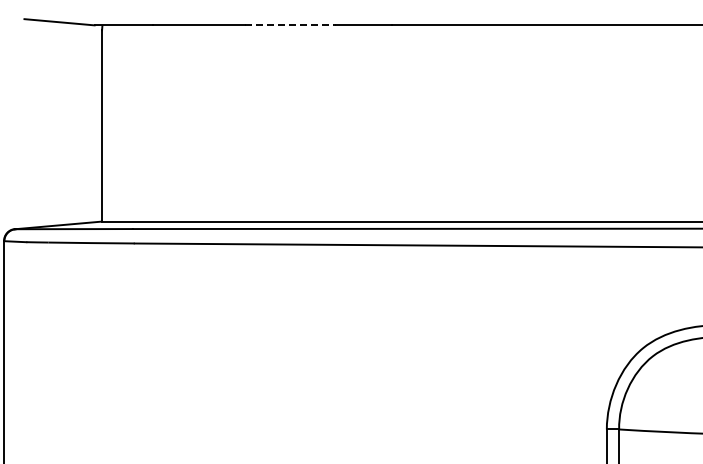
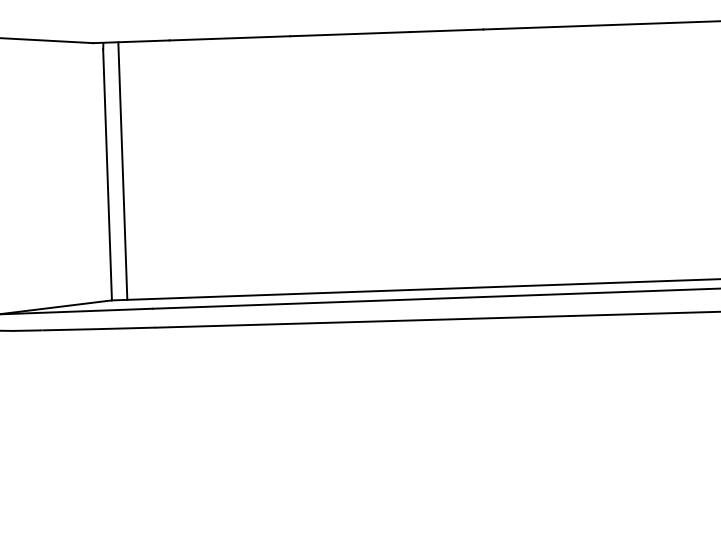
line: (290, 25) -> (350, 34), dashed -> solid
line: (113, 123) -> (122, 171), added

